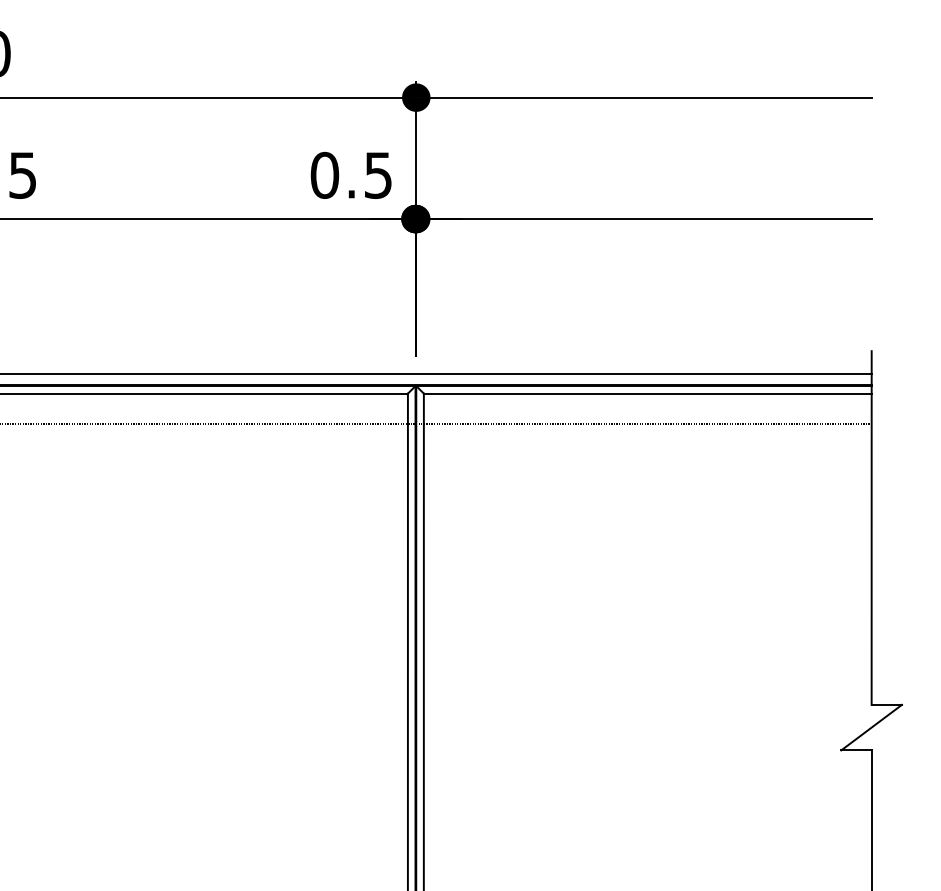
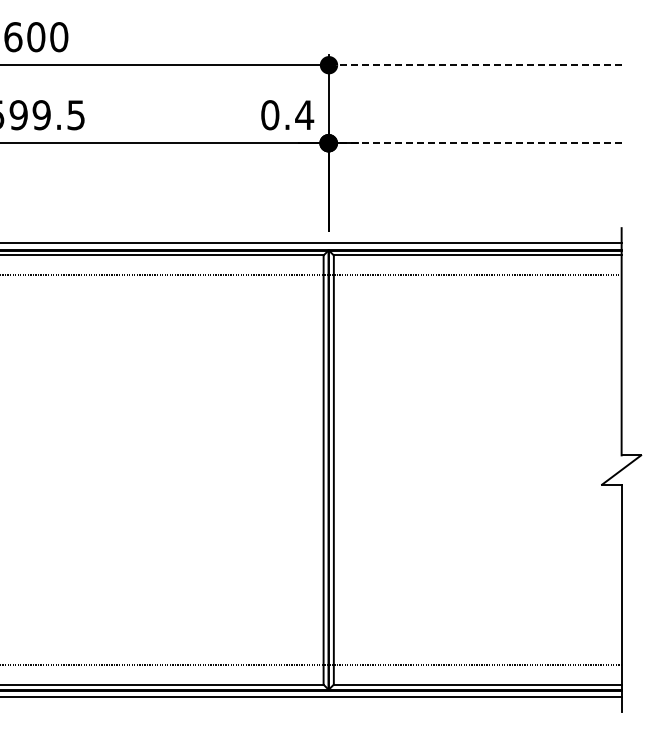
line: (644, 98) -> (475, 65), solid -> dashed
text: (378, 175) -> (304, 115), 0.5 -> 0.4
line: (644, 219) -> (475, 143), solid -> dashed

